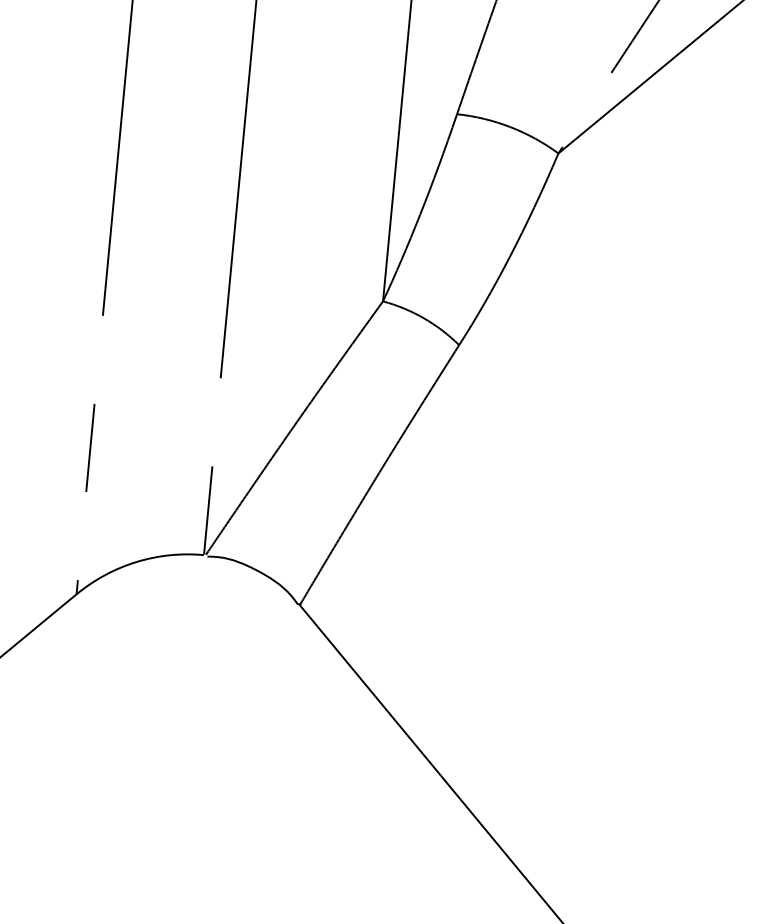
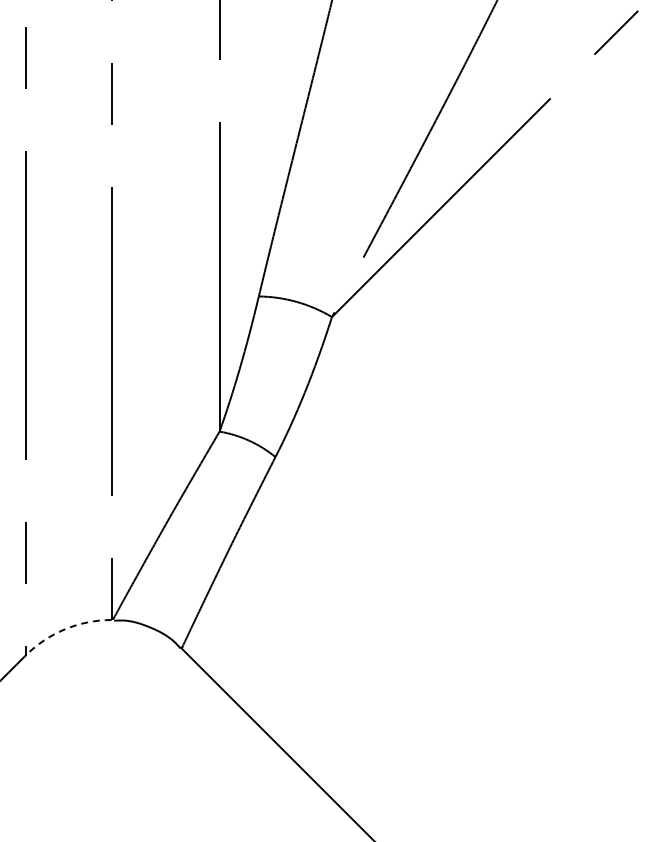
arc: (136, 562) -> (65, 629), solid -> dashed

